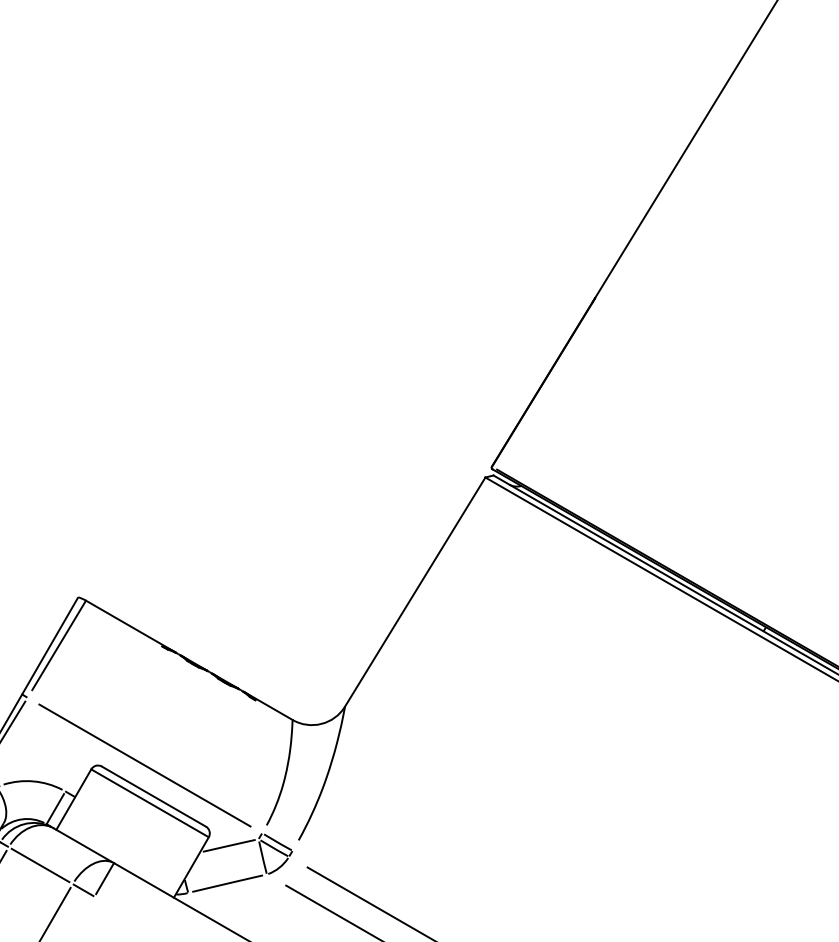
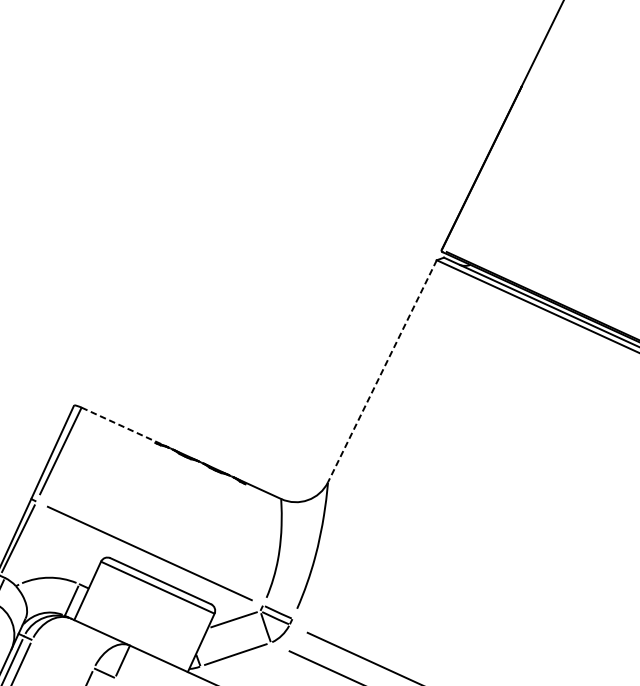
line: (414, 592) -> (381, 371), solid -> dashed
line: (130, 626) -> (124, 427), solid -> dashed
line: (40, 865) -> (62, 654), removed

